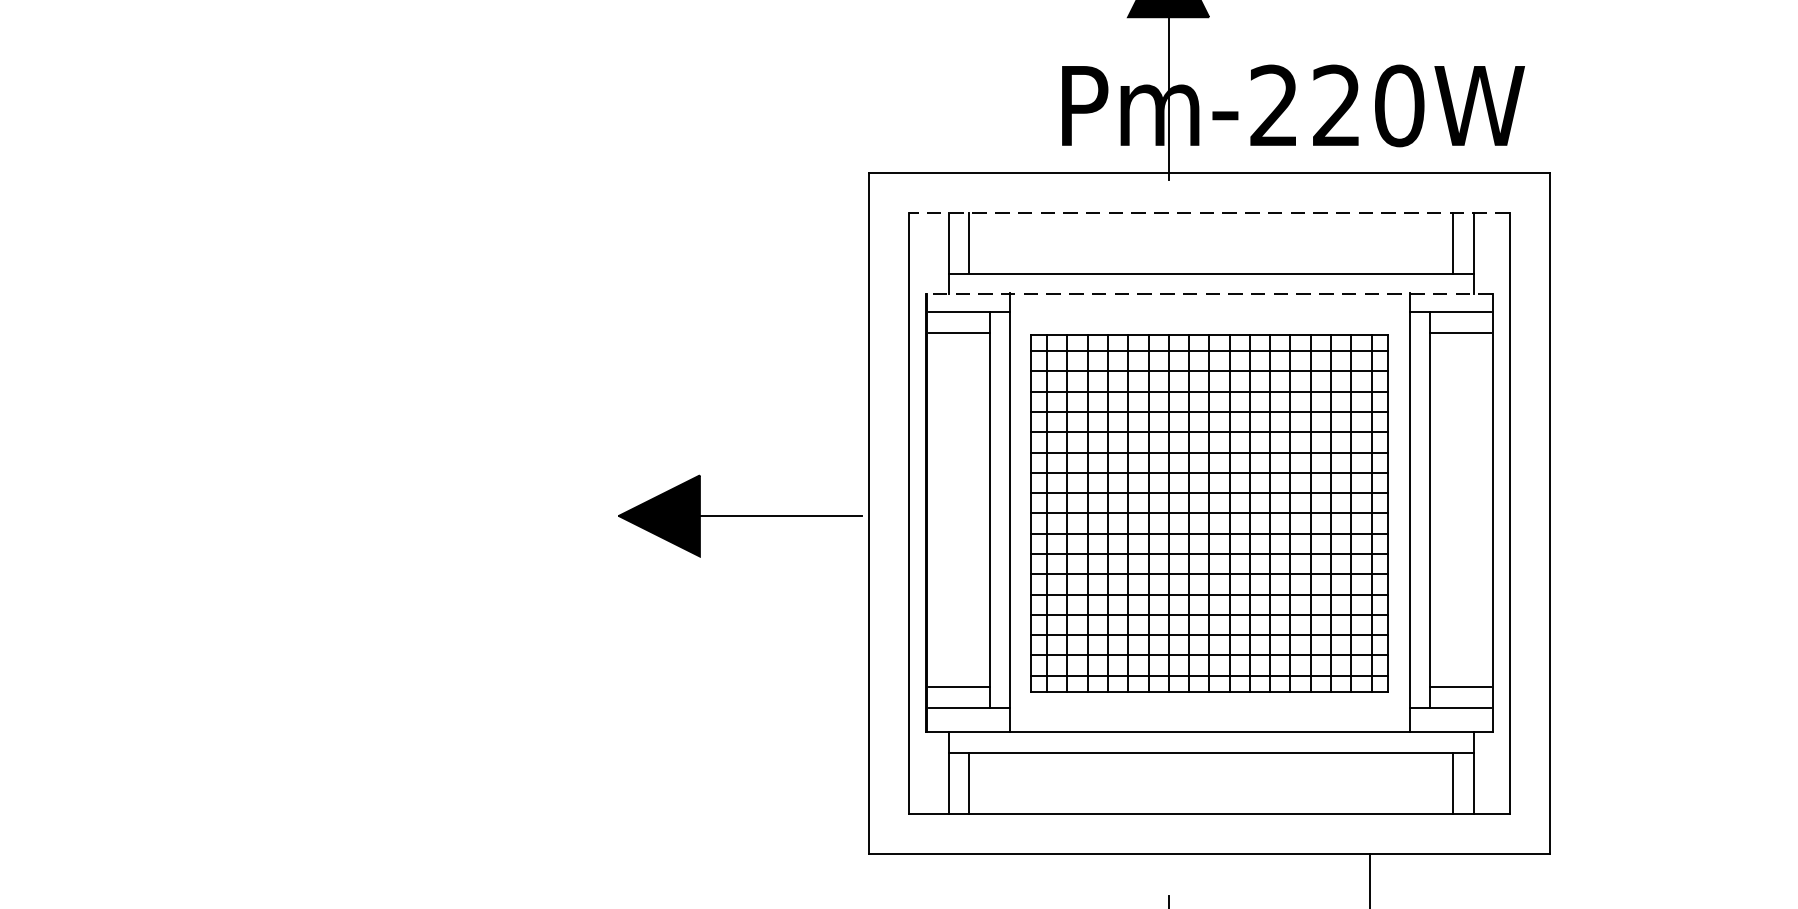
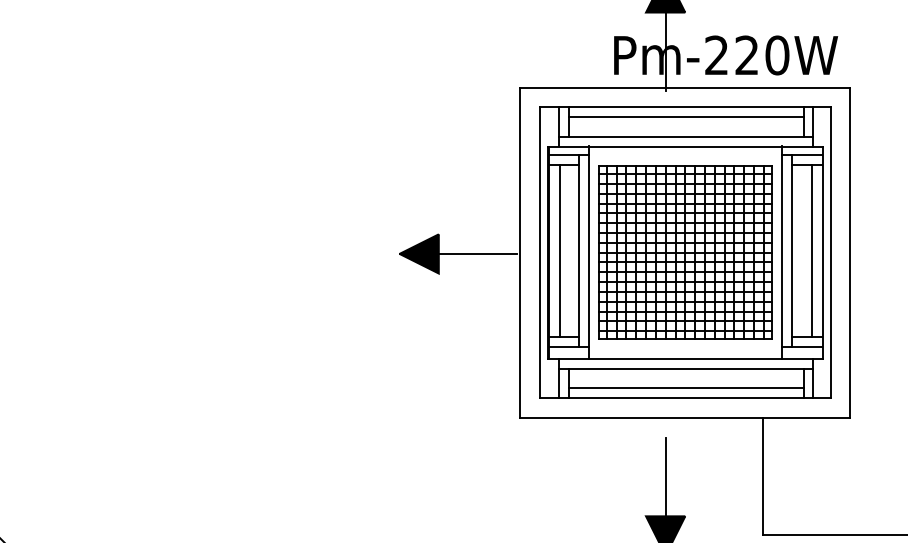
line: (1207, 213) -> (684, 107), dashed -> solid
line: (1211, 234) -> (686, 117), added
line: (1207, 293) -> (684, 146), dashed -> solid
line: (949, 508) -> (559, 250), added
line: (1469, 508) -> (811, 250), added
line: (1211, 794) -> (686, 388), added

